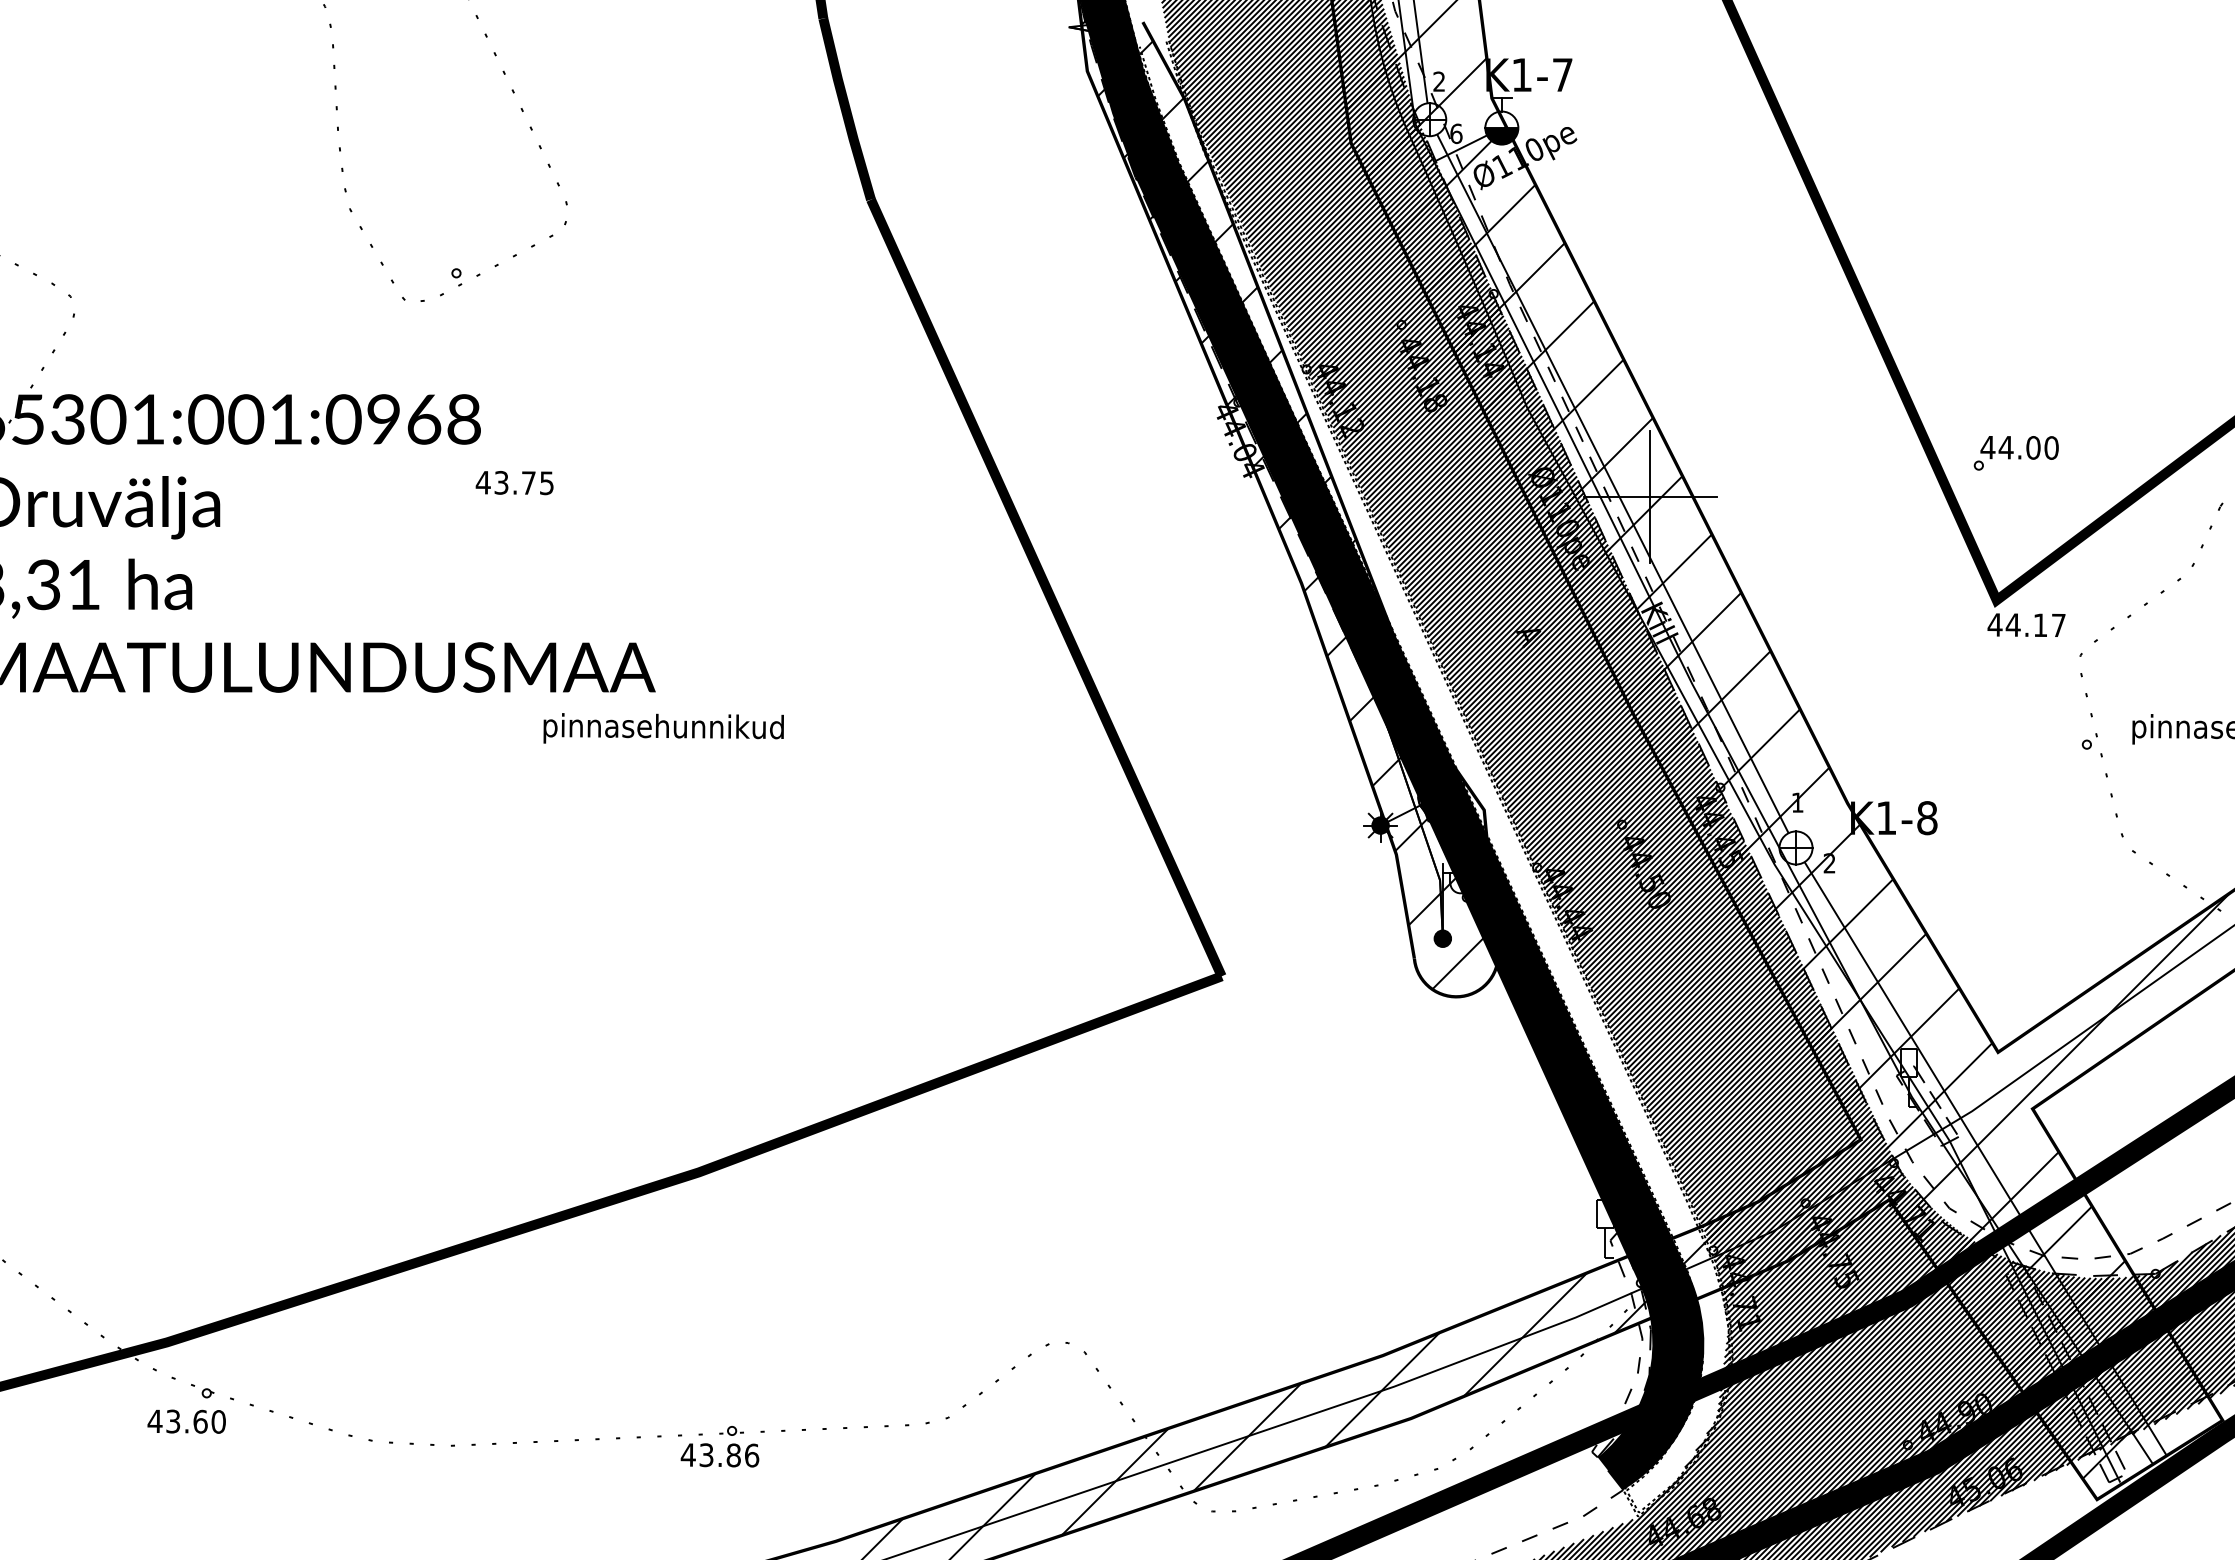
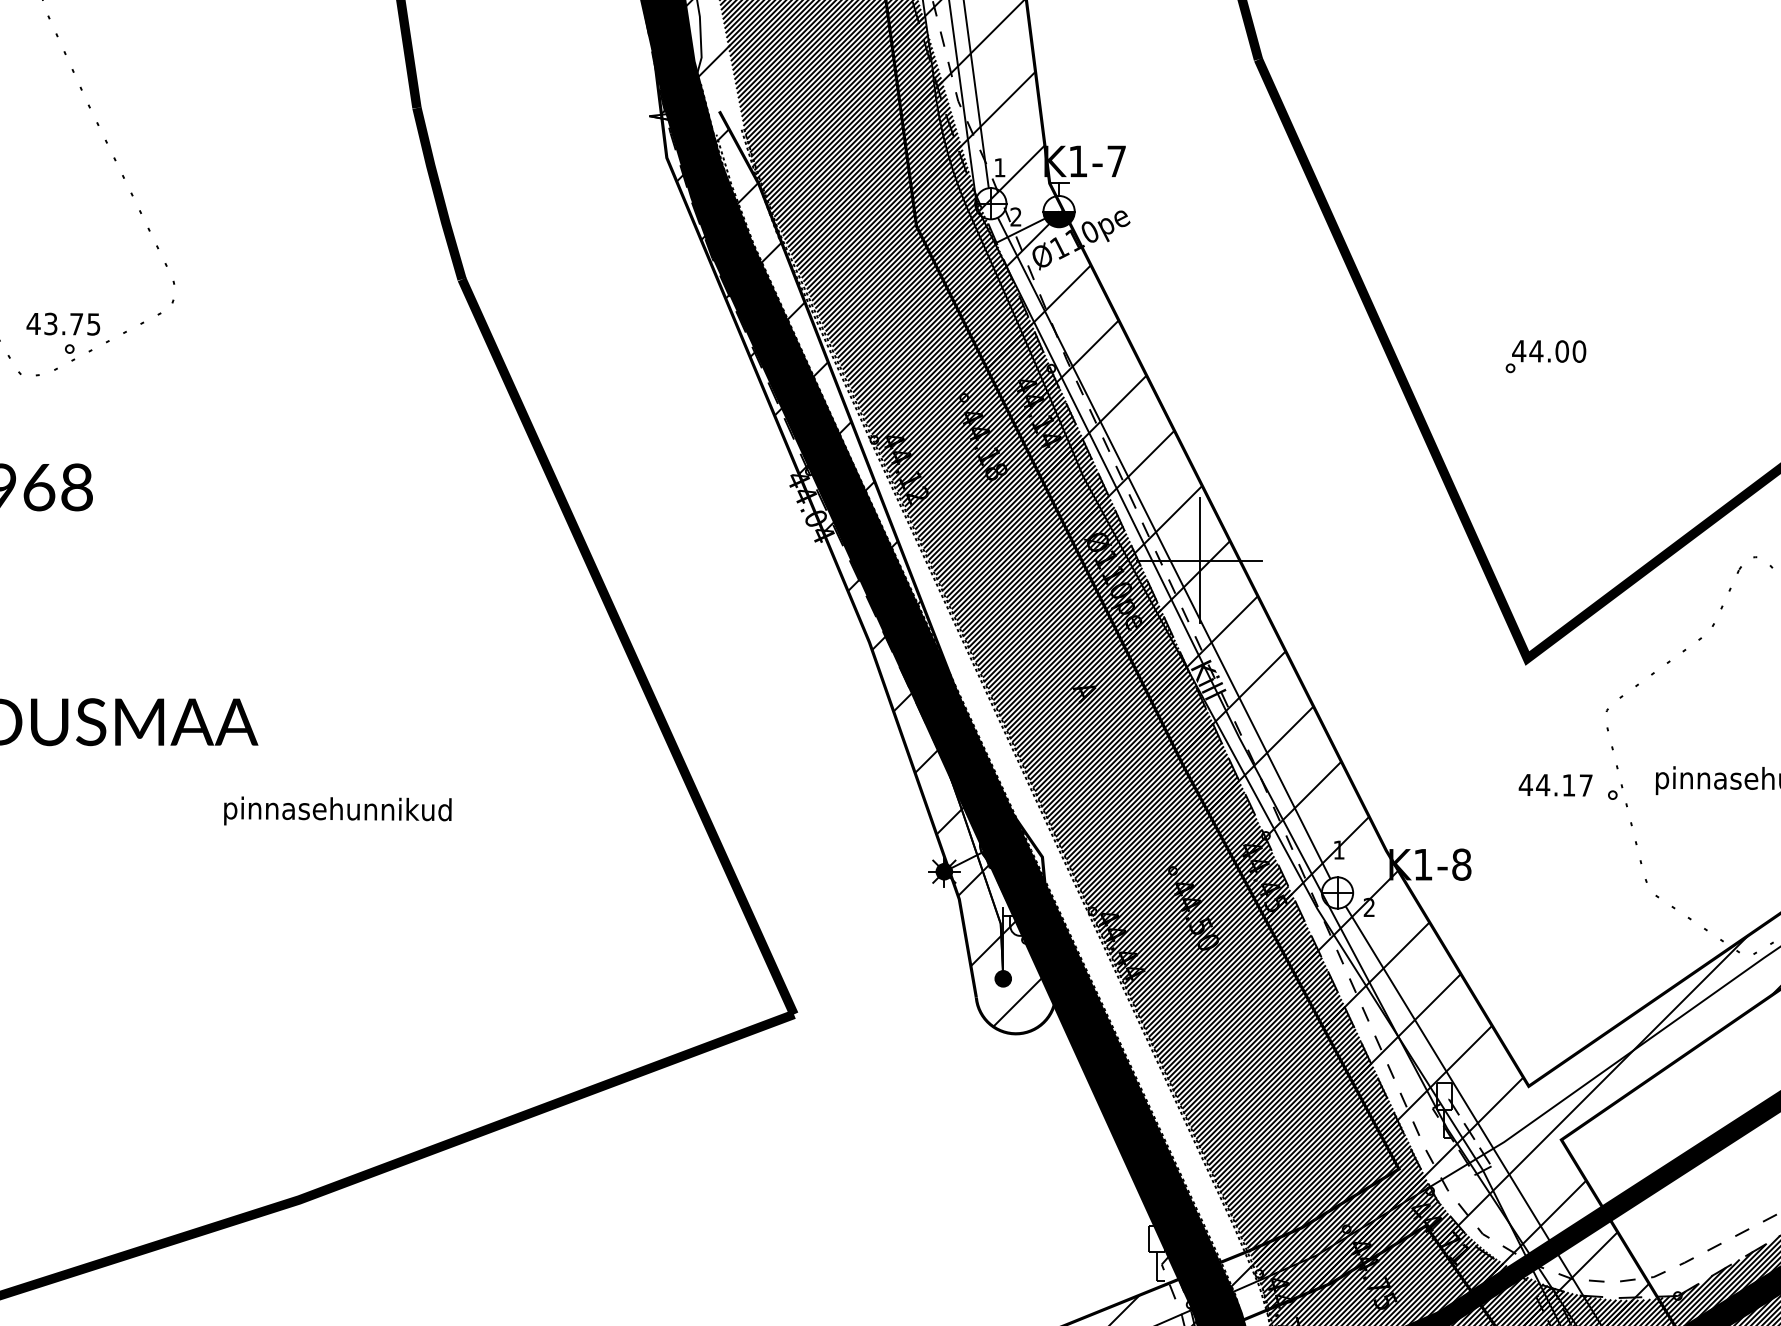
text: (1438, 81) -> (999, 167), 2 -> 1
text: (1456, 133) -> (1016, 216), 6 -> 2
part: (2015, 453) -> (1545, 356), moved
text: (514, 483) -> (63, 324), moved
text: (2026, 624) -> (1555, 784), moved
text: (663, 728) -> (337, 811), moved

